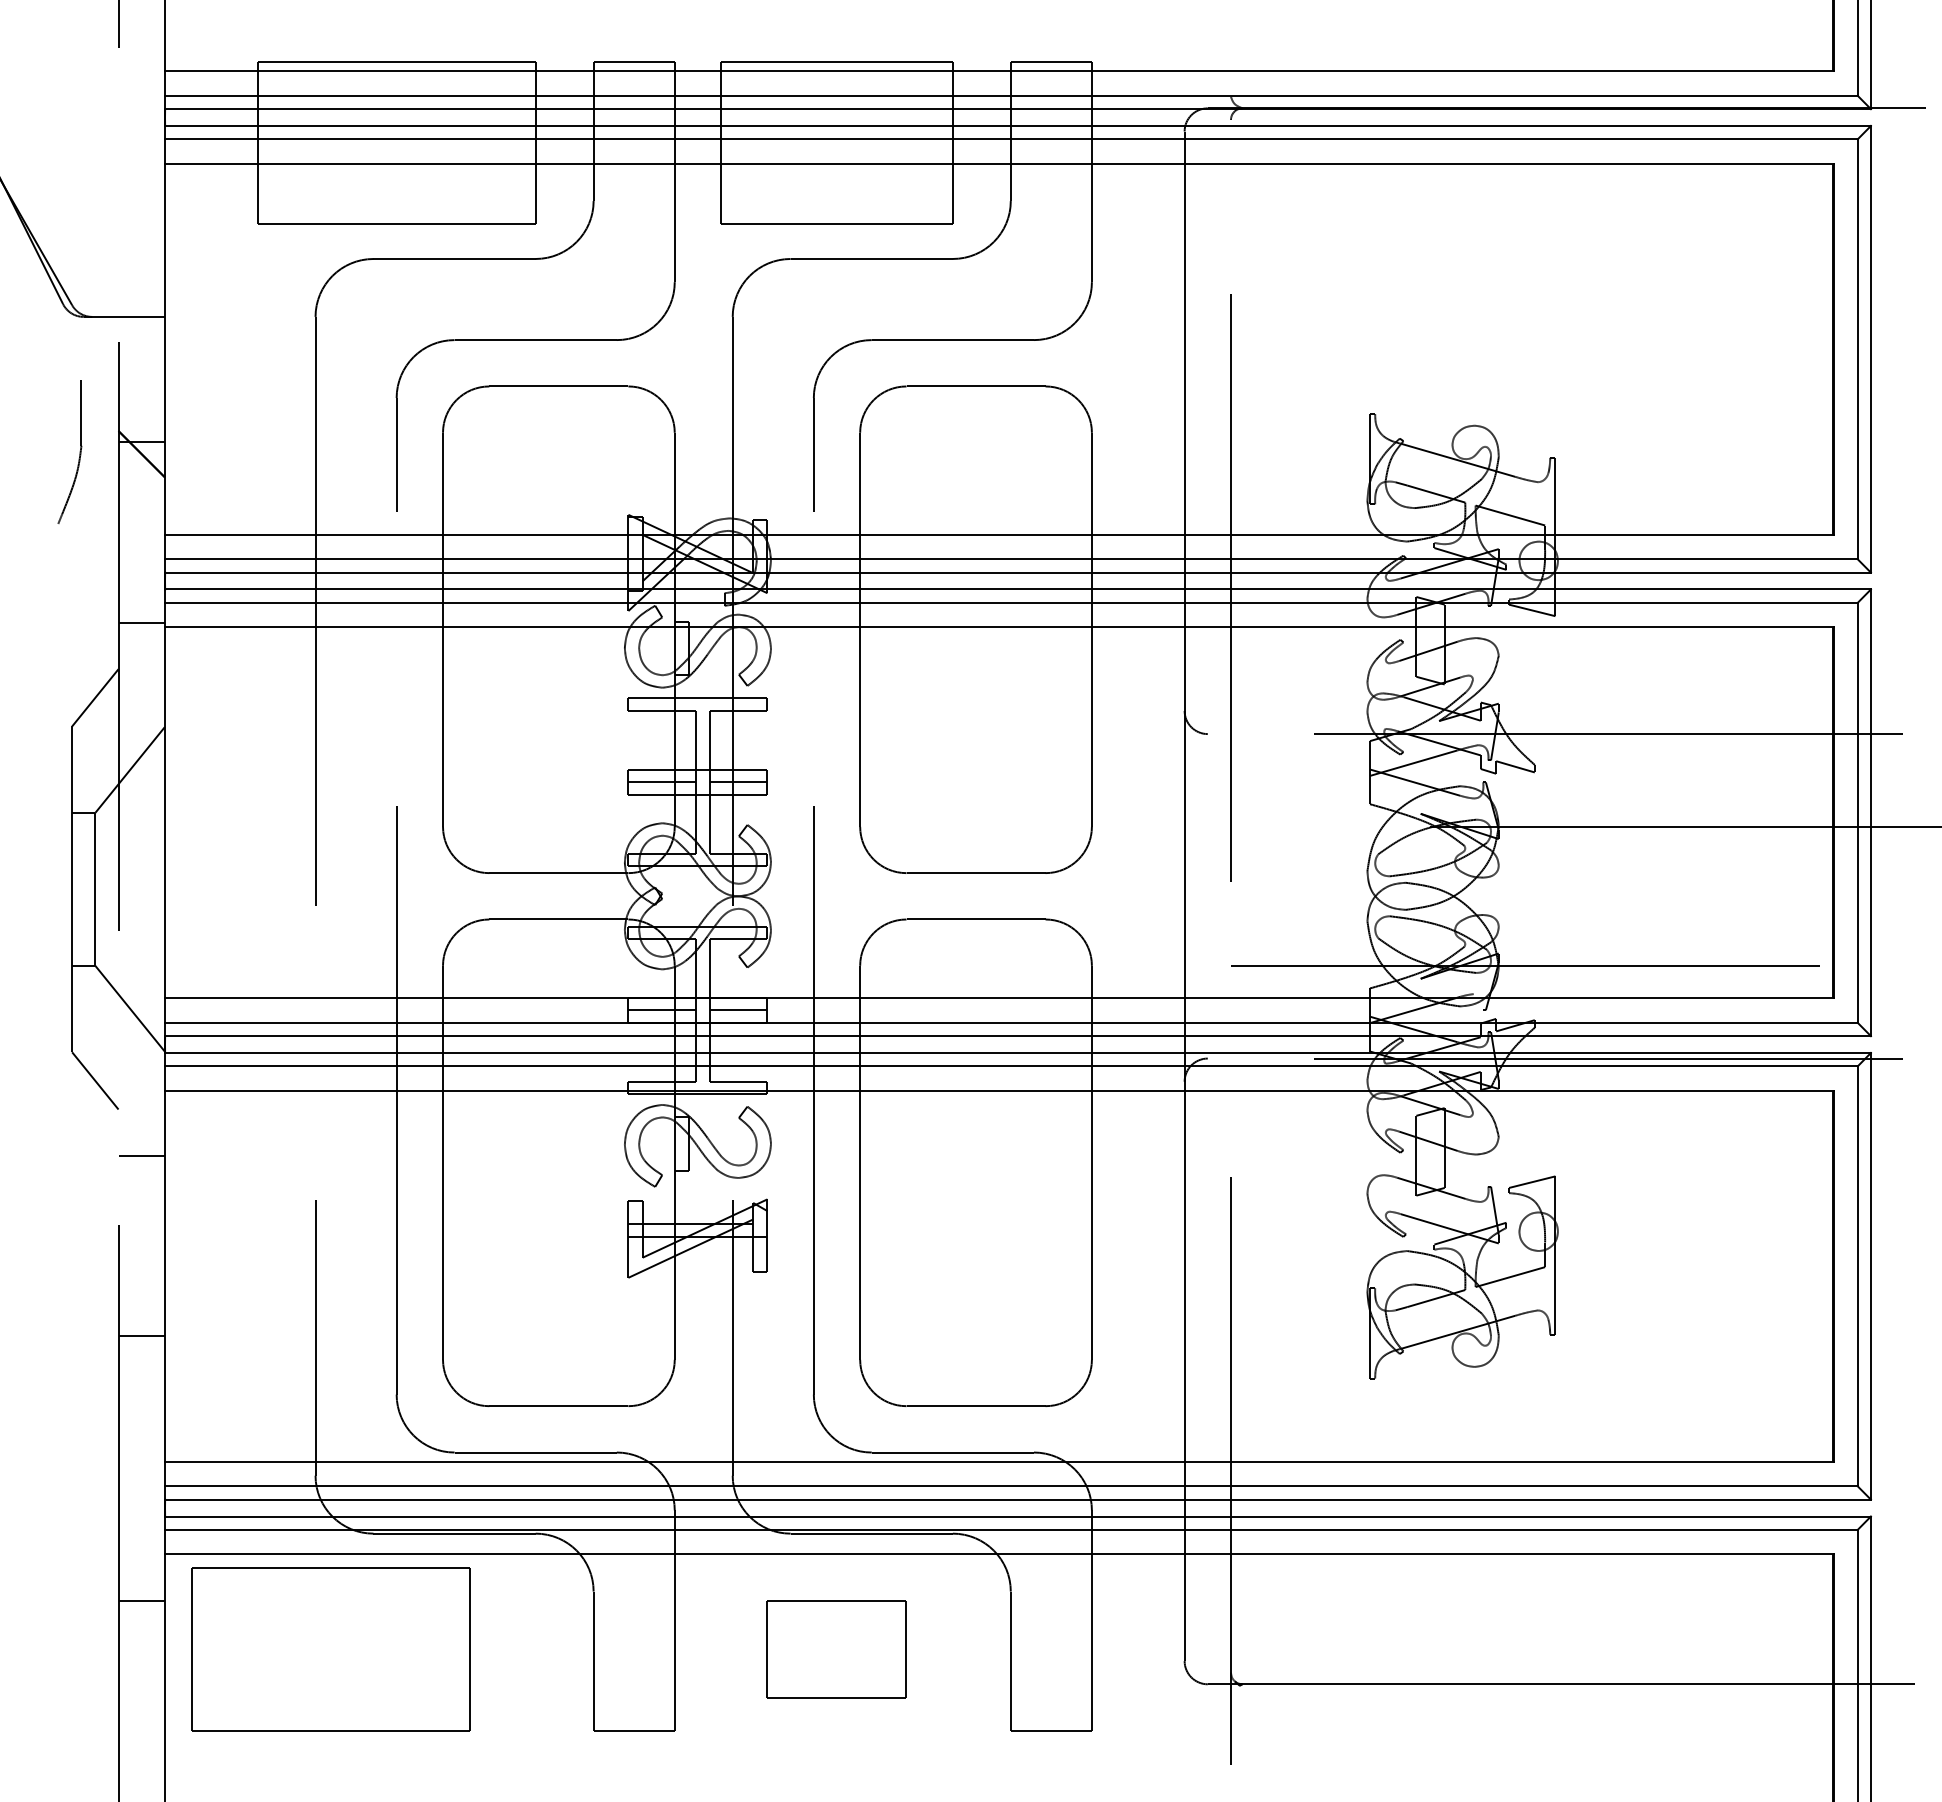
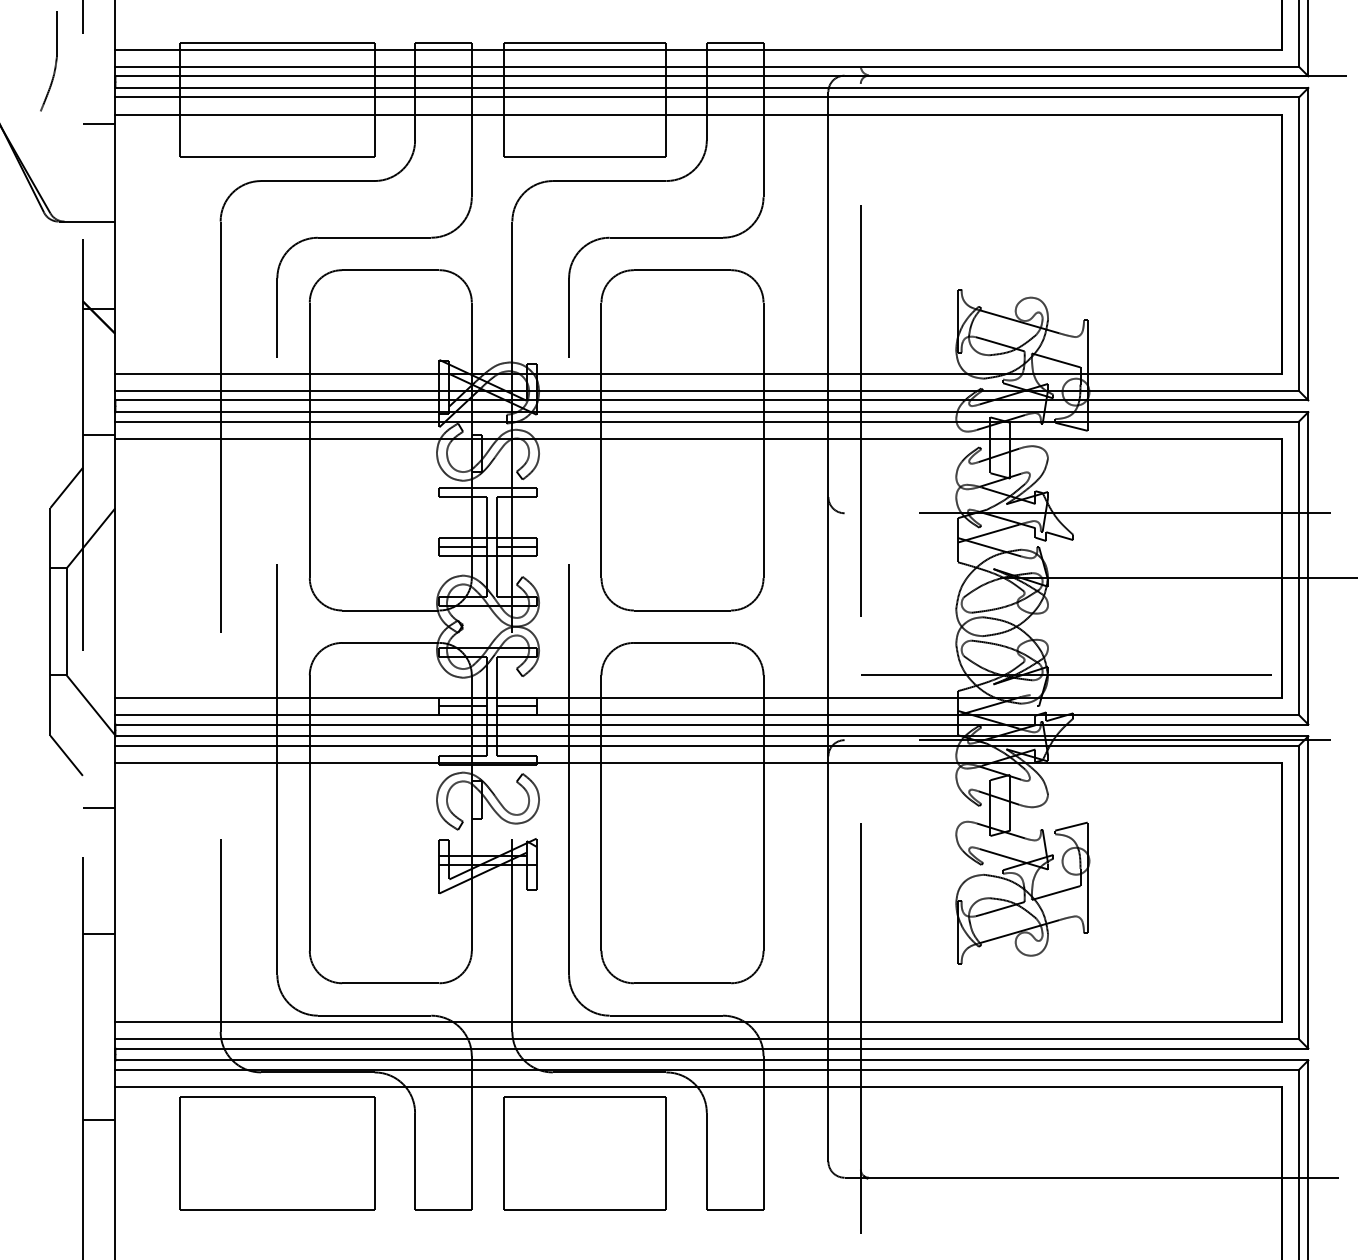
line: (140, 178) -> (98, 124), added
part: (79, 452) -> (55, 61), moved
part: (331, 1649) -> (277, 1153), moved
part: (835, 1649) -> (584, 1153), size x1.67

